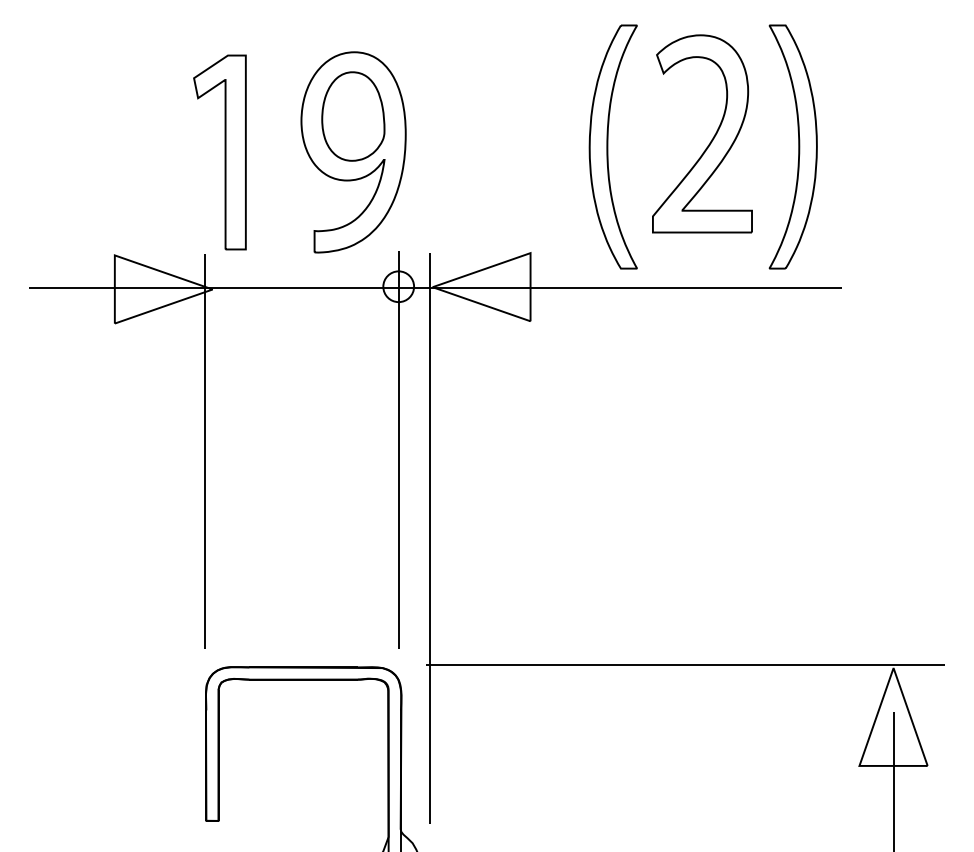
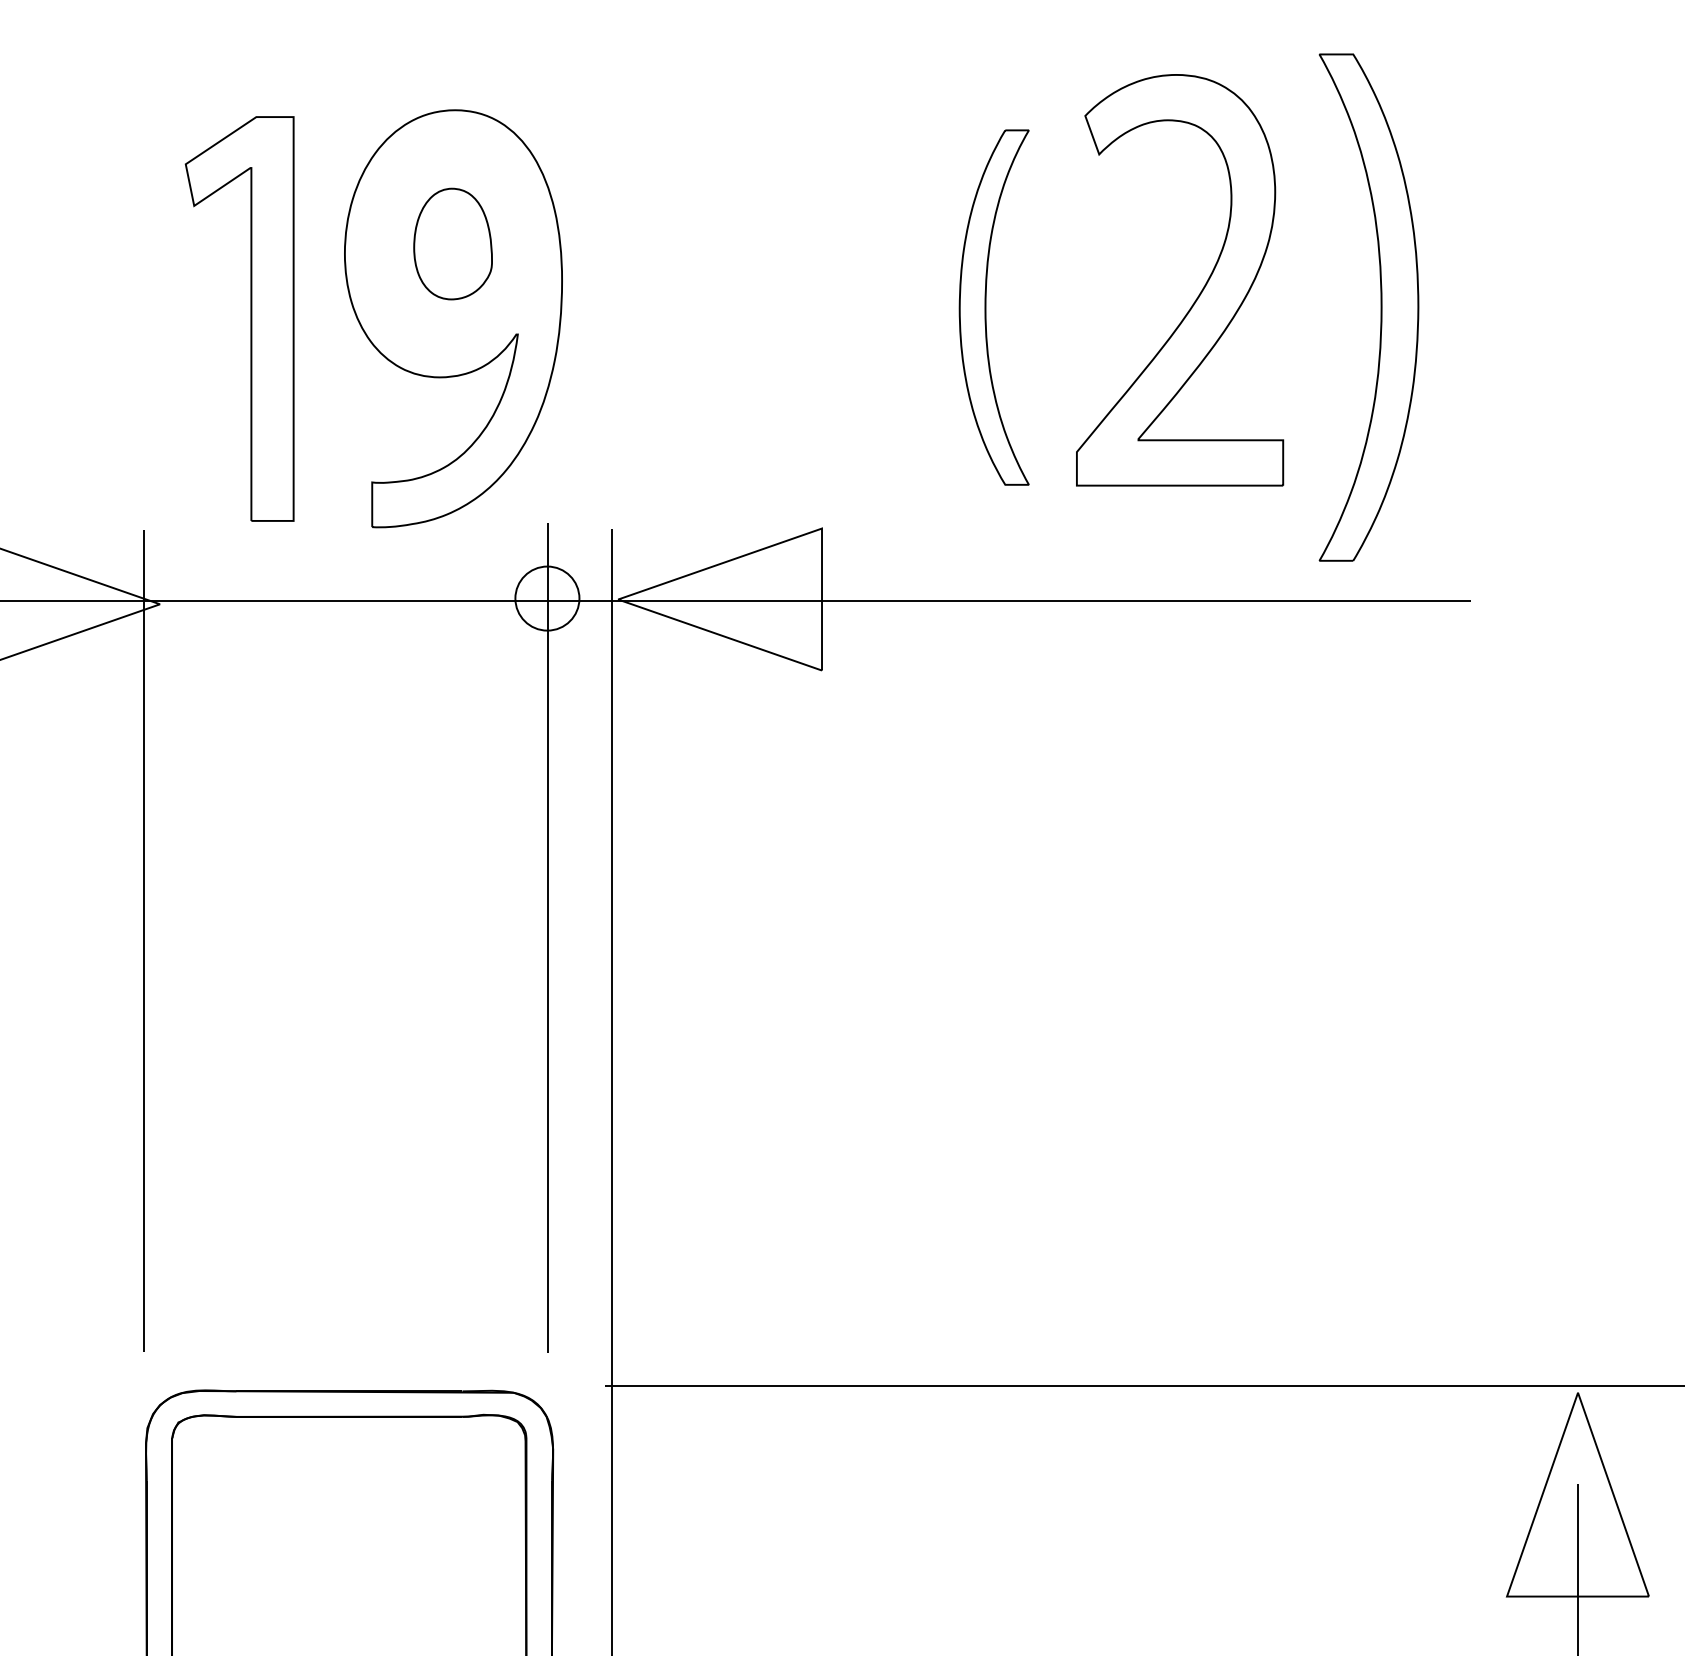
part: (353, 116) -> (453, 244), size x0.6
part: (612, 146) -> (992, 306), size x0.7
part: (219, 152) -> (238, 318), moved

